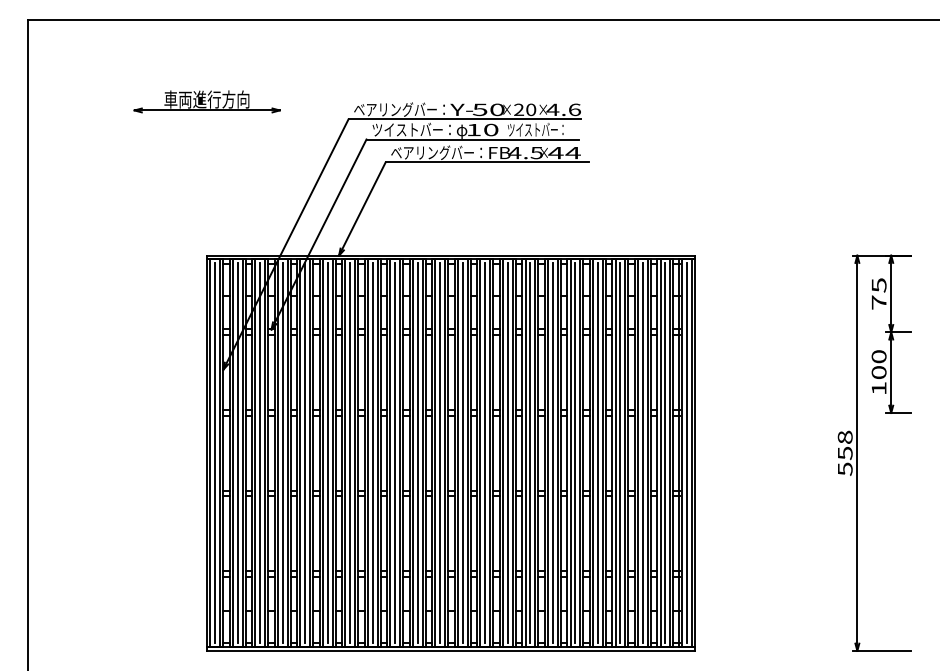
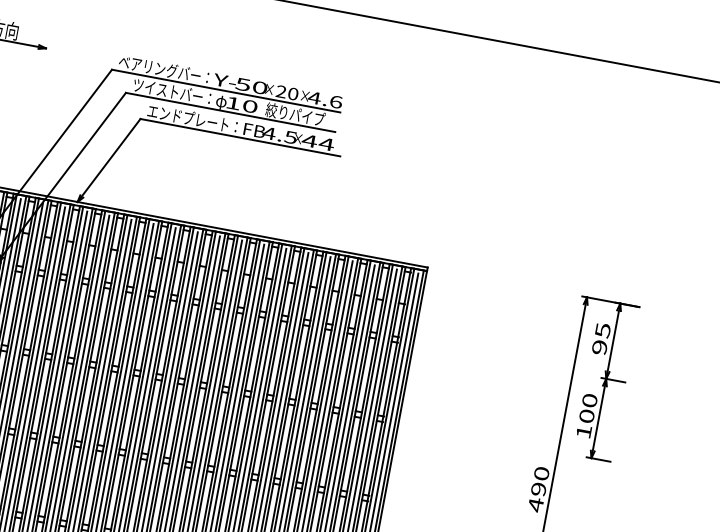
text: (537, 129) -> (295, 114), ツイストバー： -> 絞りパイプ
text: (432, 152) -> (188, 117), ベアリングバー： -> エンドプレート：
text: (878, 302) -> (599, 347), 75 -> 95
text: (844, 453) -> (538, 489), 558 -> 490

